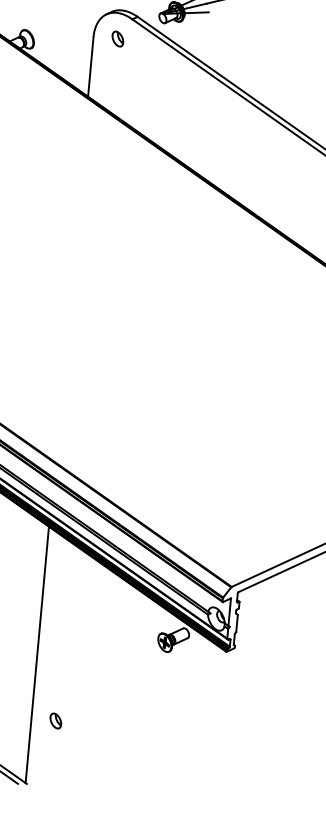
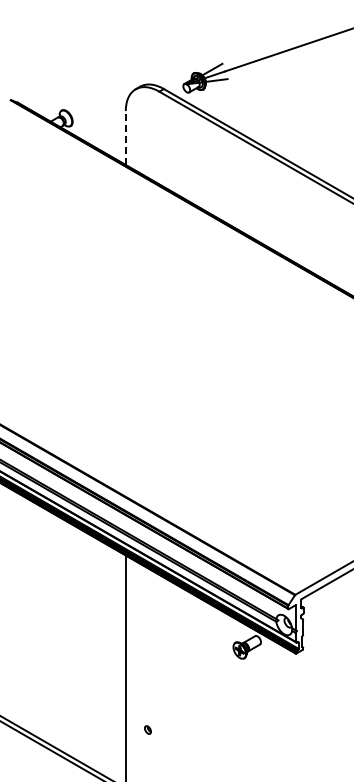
part: (117, 38) -> (147, 110), removed
line: (90, 66) -> (125, 137), solid -> dashed
part: (55, 720) -> (147, 729), size x0.6

